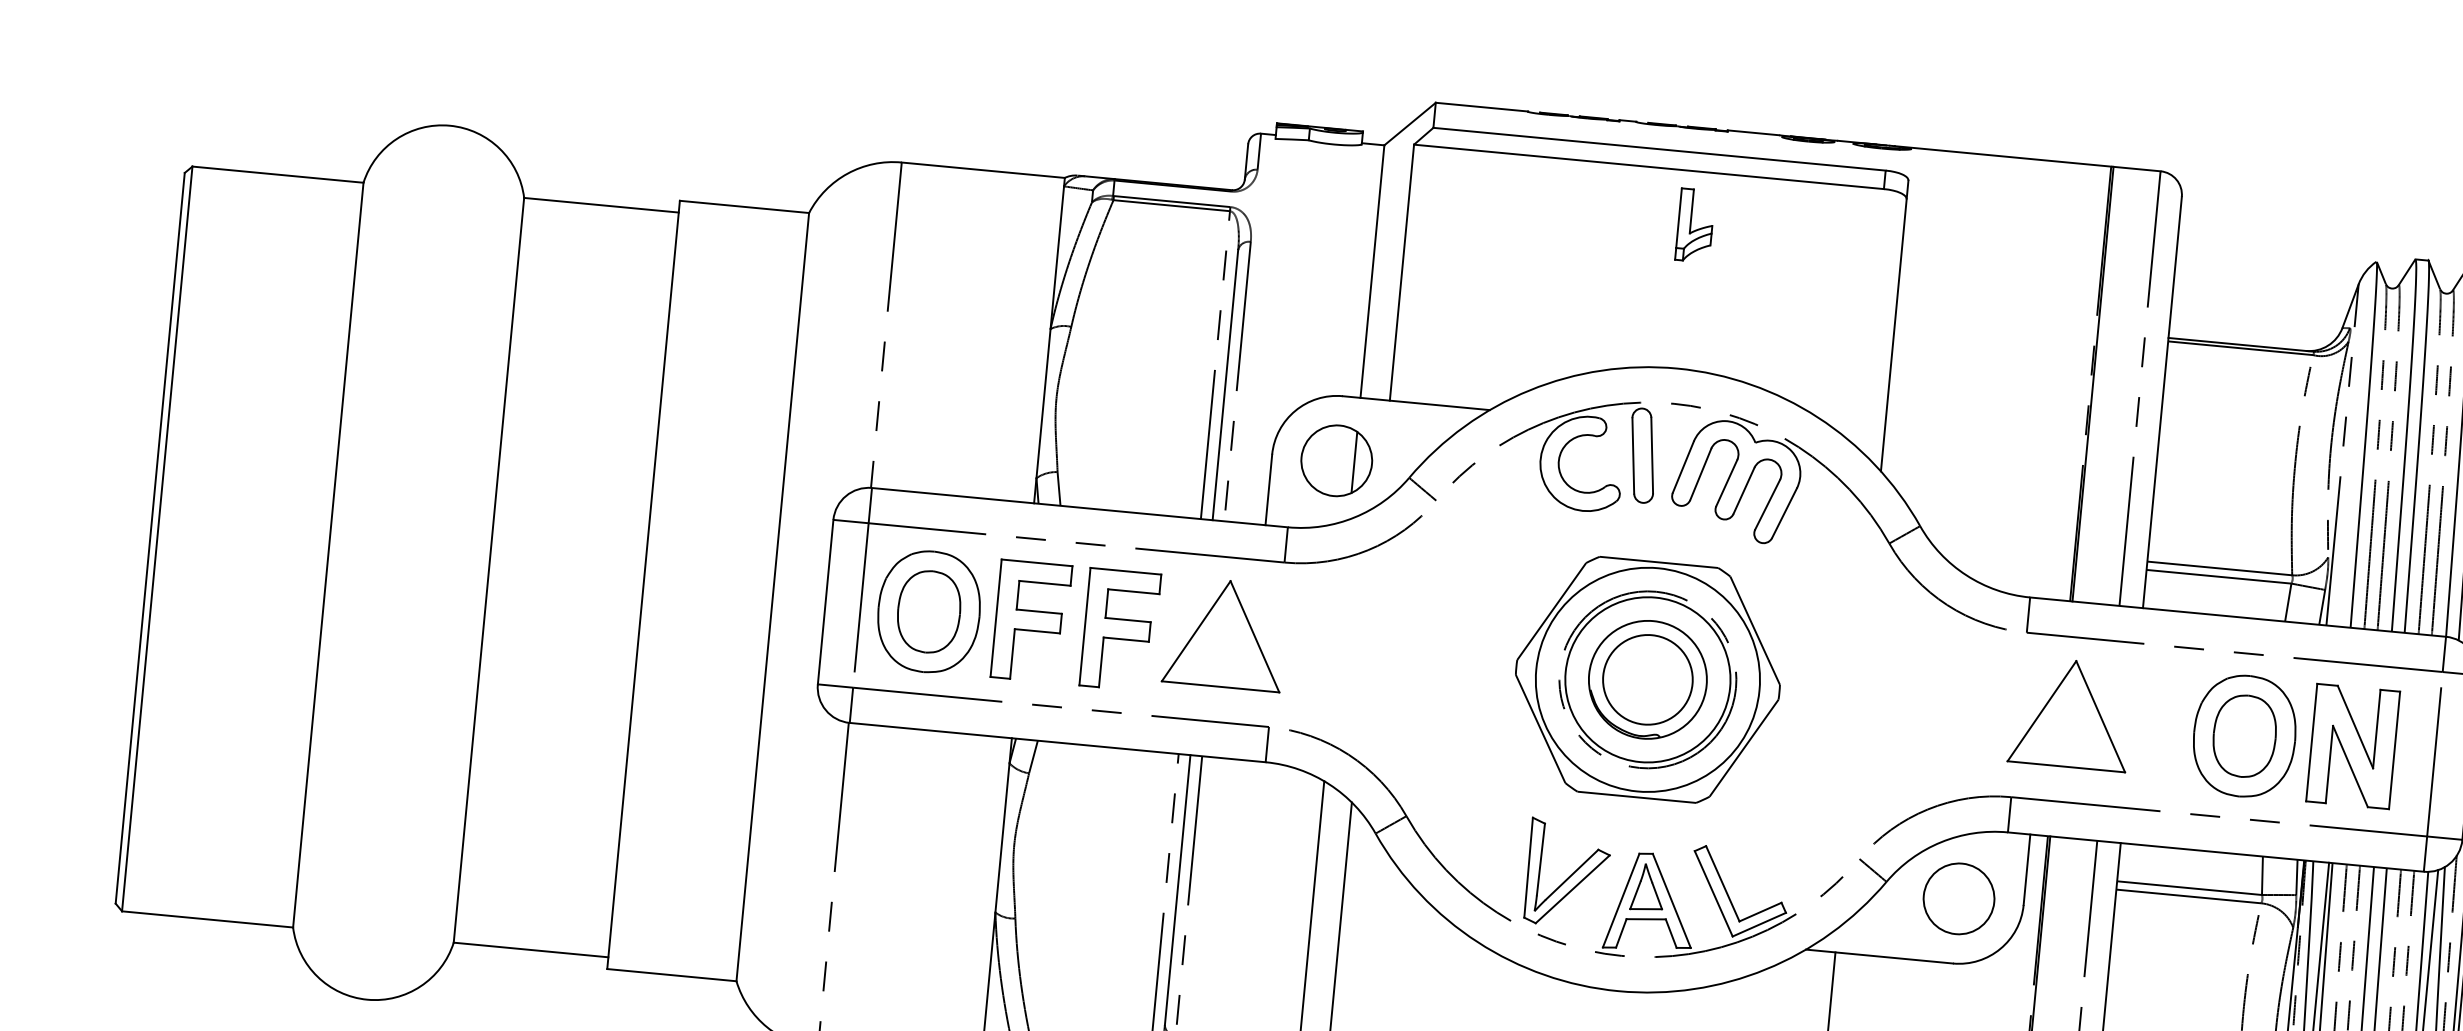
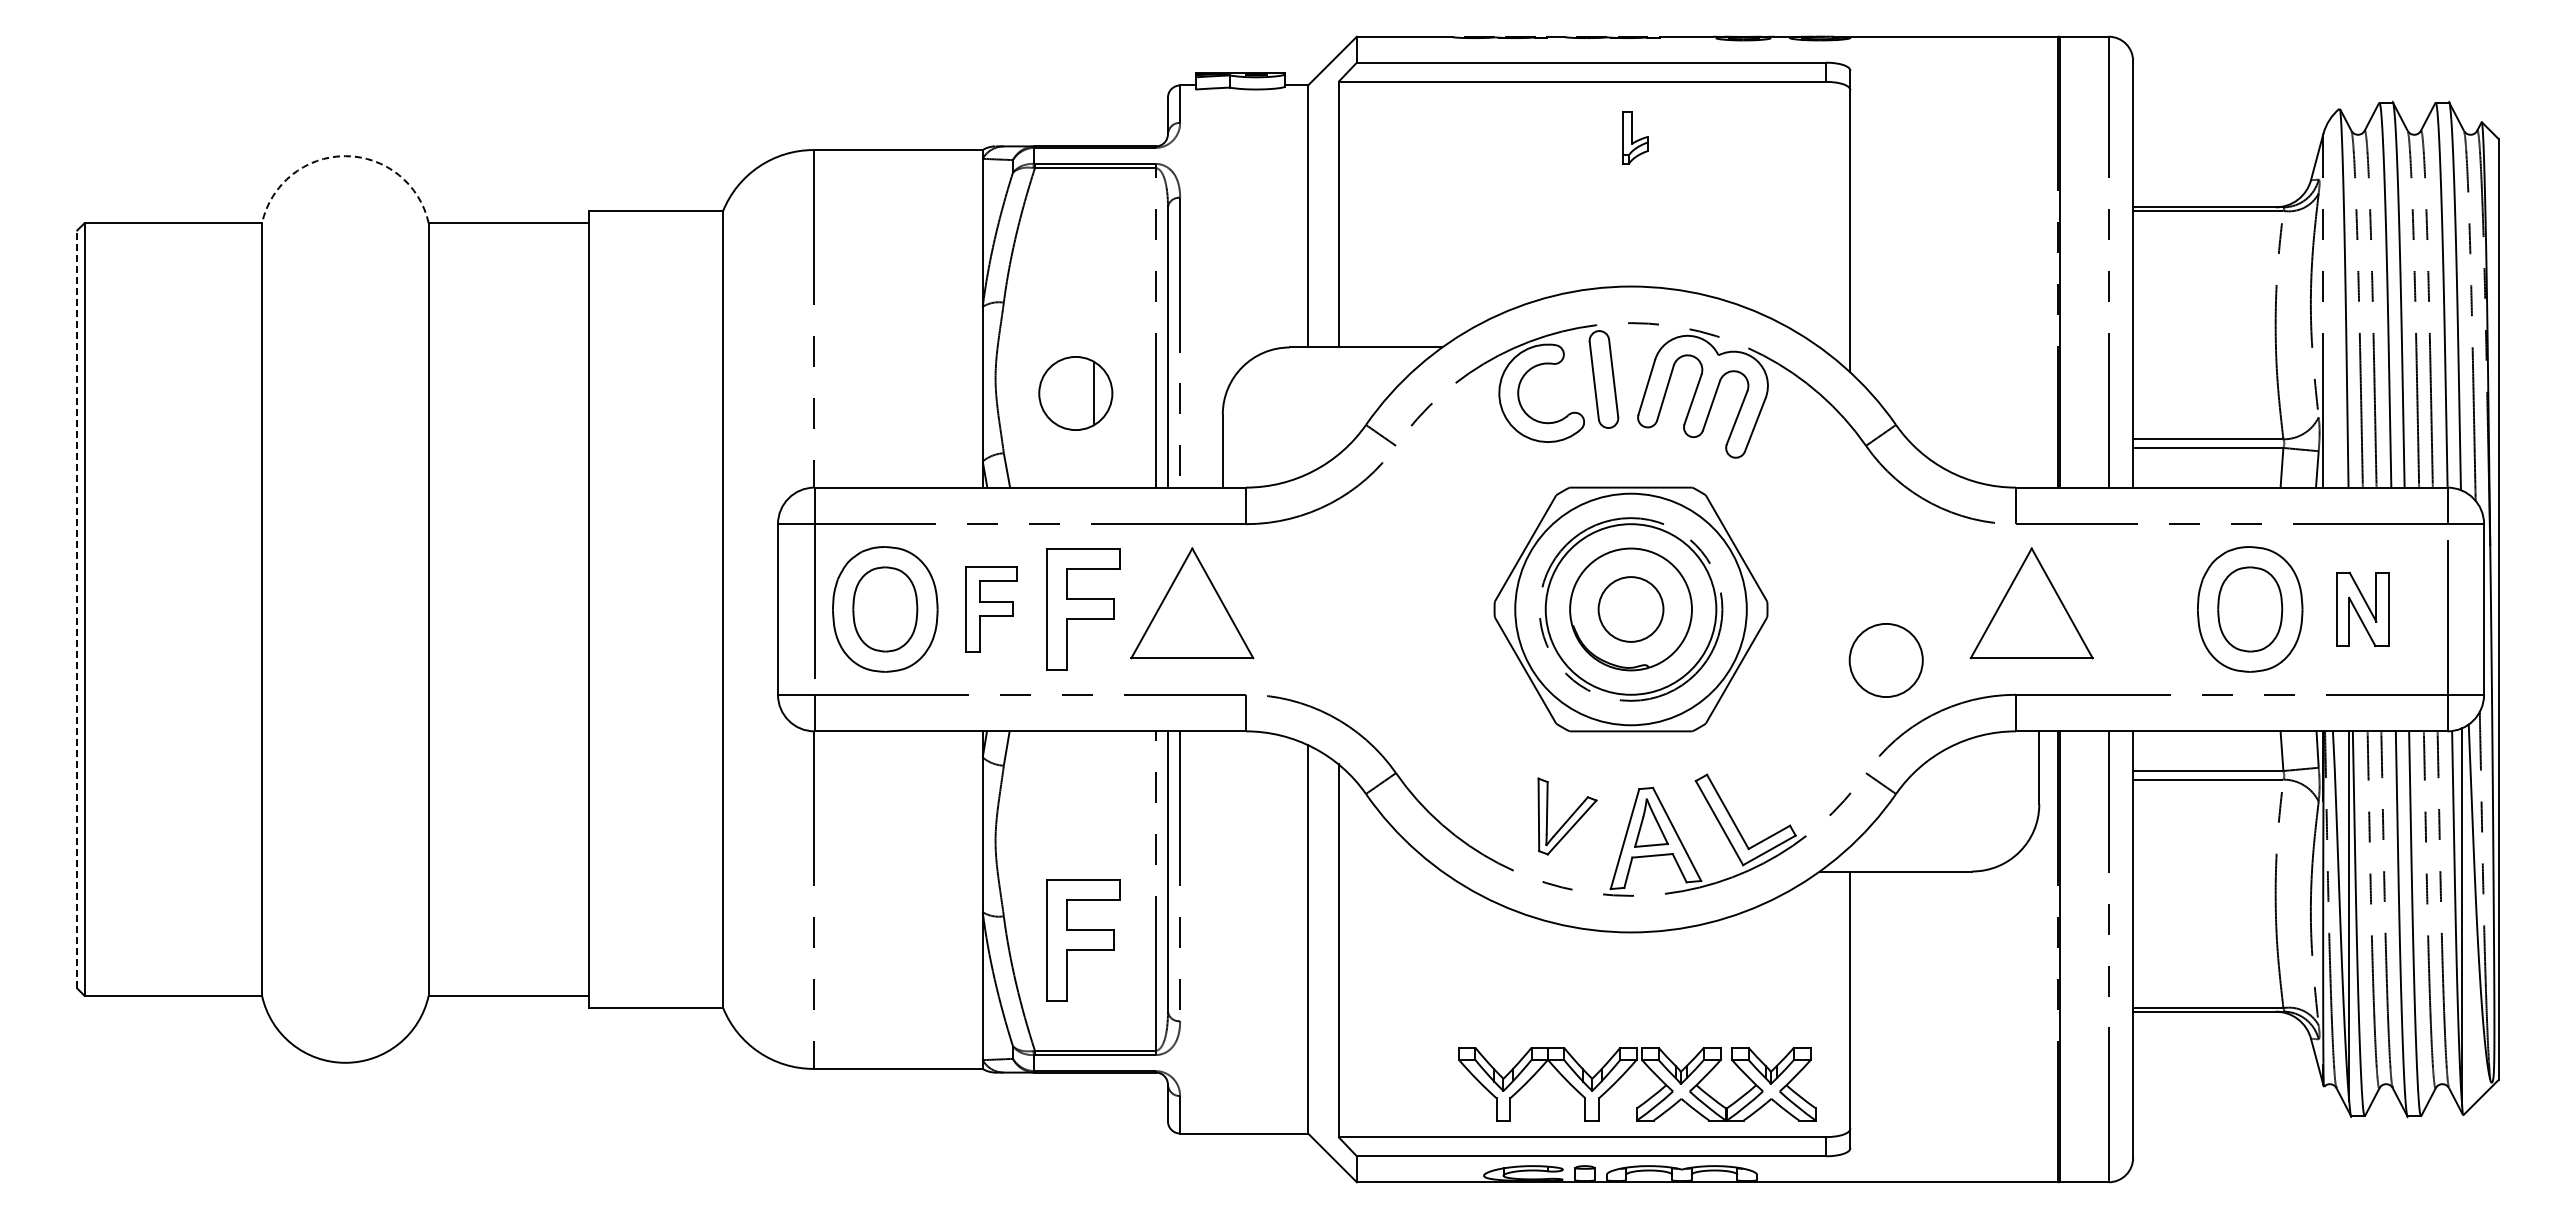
arc: (450, 126) -> (345, 156), solid -> dashed
part: (1695, 225) -> (1635, 137), size x0.7
part: (1336, 460) -> (1075, 393), moved
line: (150, 538) -> (77, 609), solid -> dashed
part: (1031, 621) -> (991, 609), size x0.7
circle: (1647, 679) -> (1630, 609), size x0.7
part: (2071, 714) -> (2031, 603), moved
part: (2352, 746) -> (2362, 609), size x0.6
part: (1567, 873) -> (1567, 816), size x0.7
circle: (1958, 898) -> (1885, 660), moved
part: (1089, 949) -> (1083, 940), added

